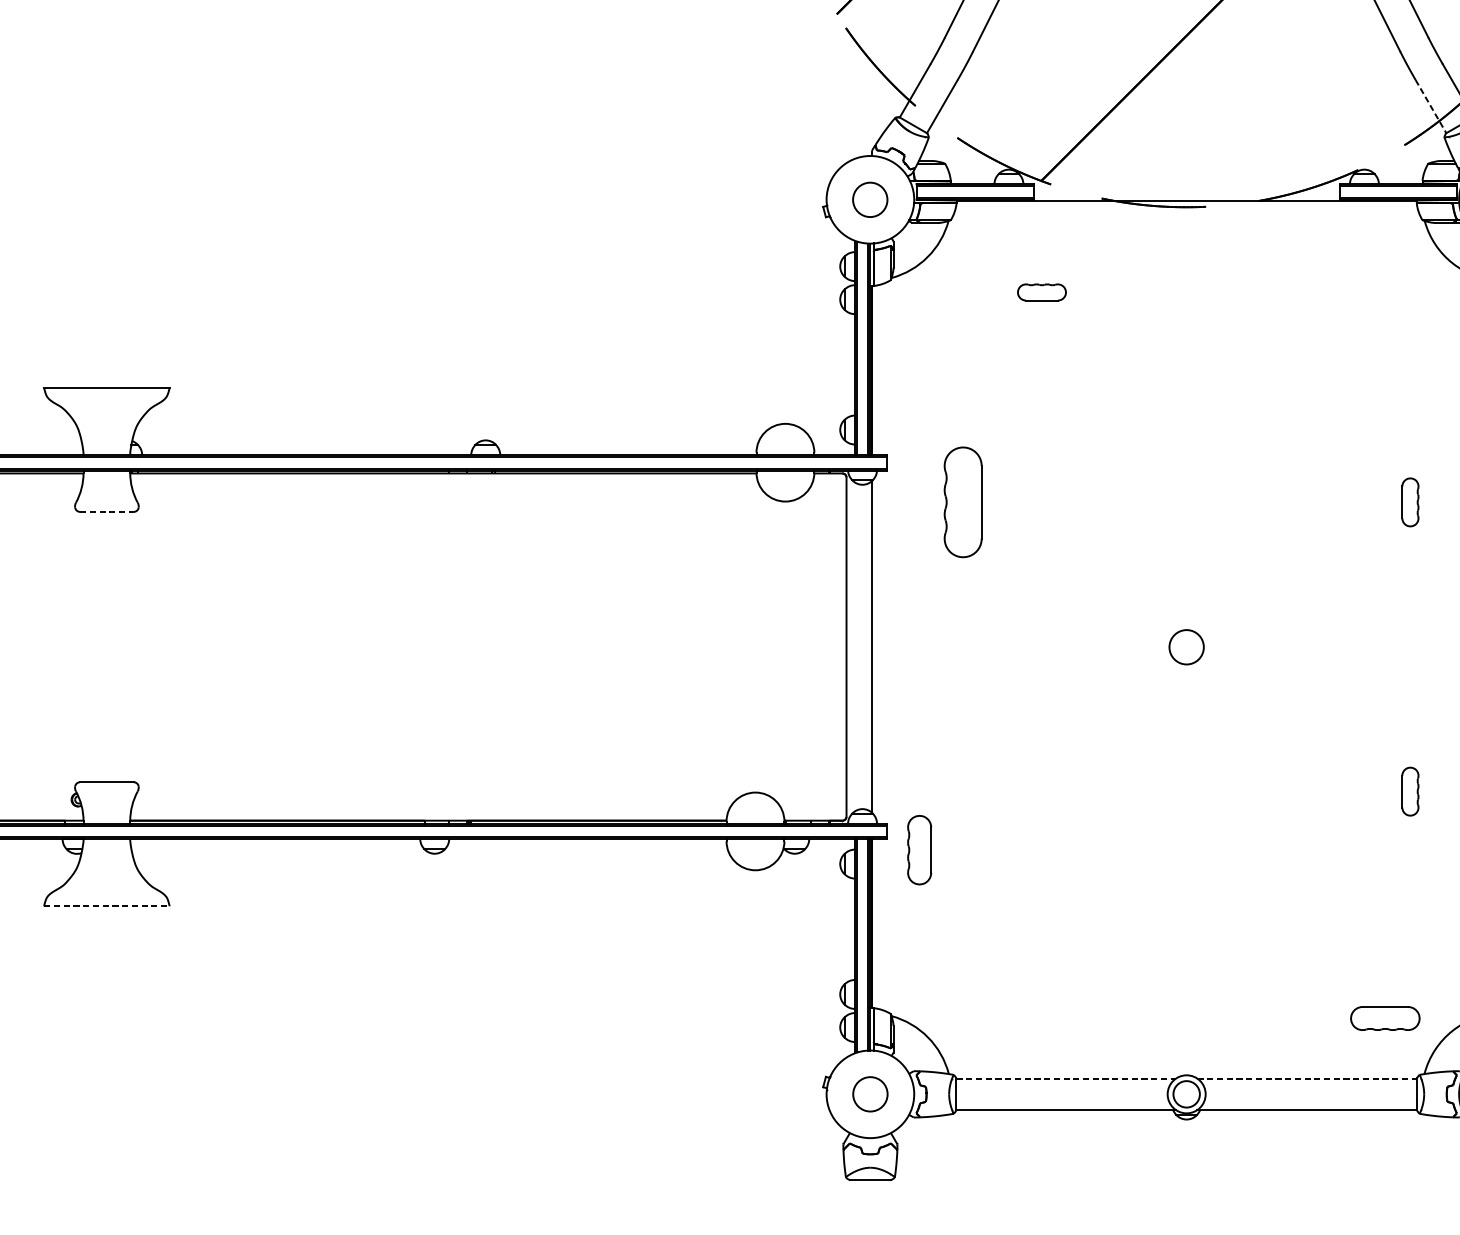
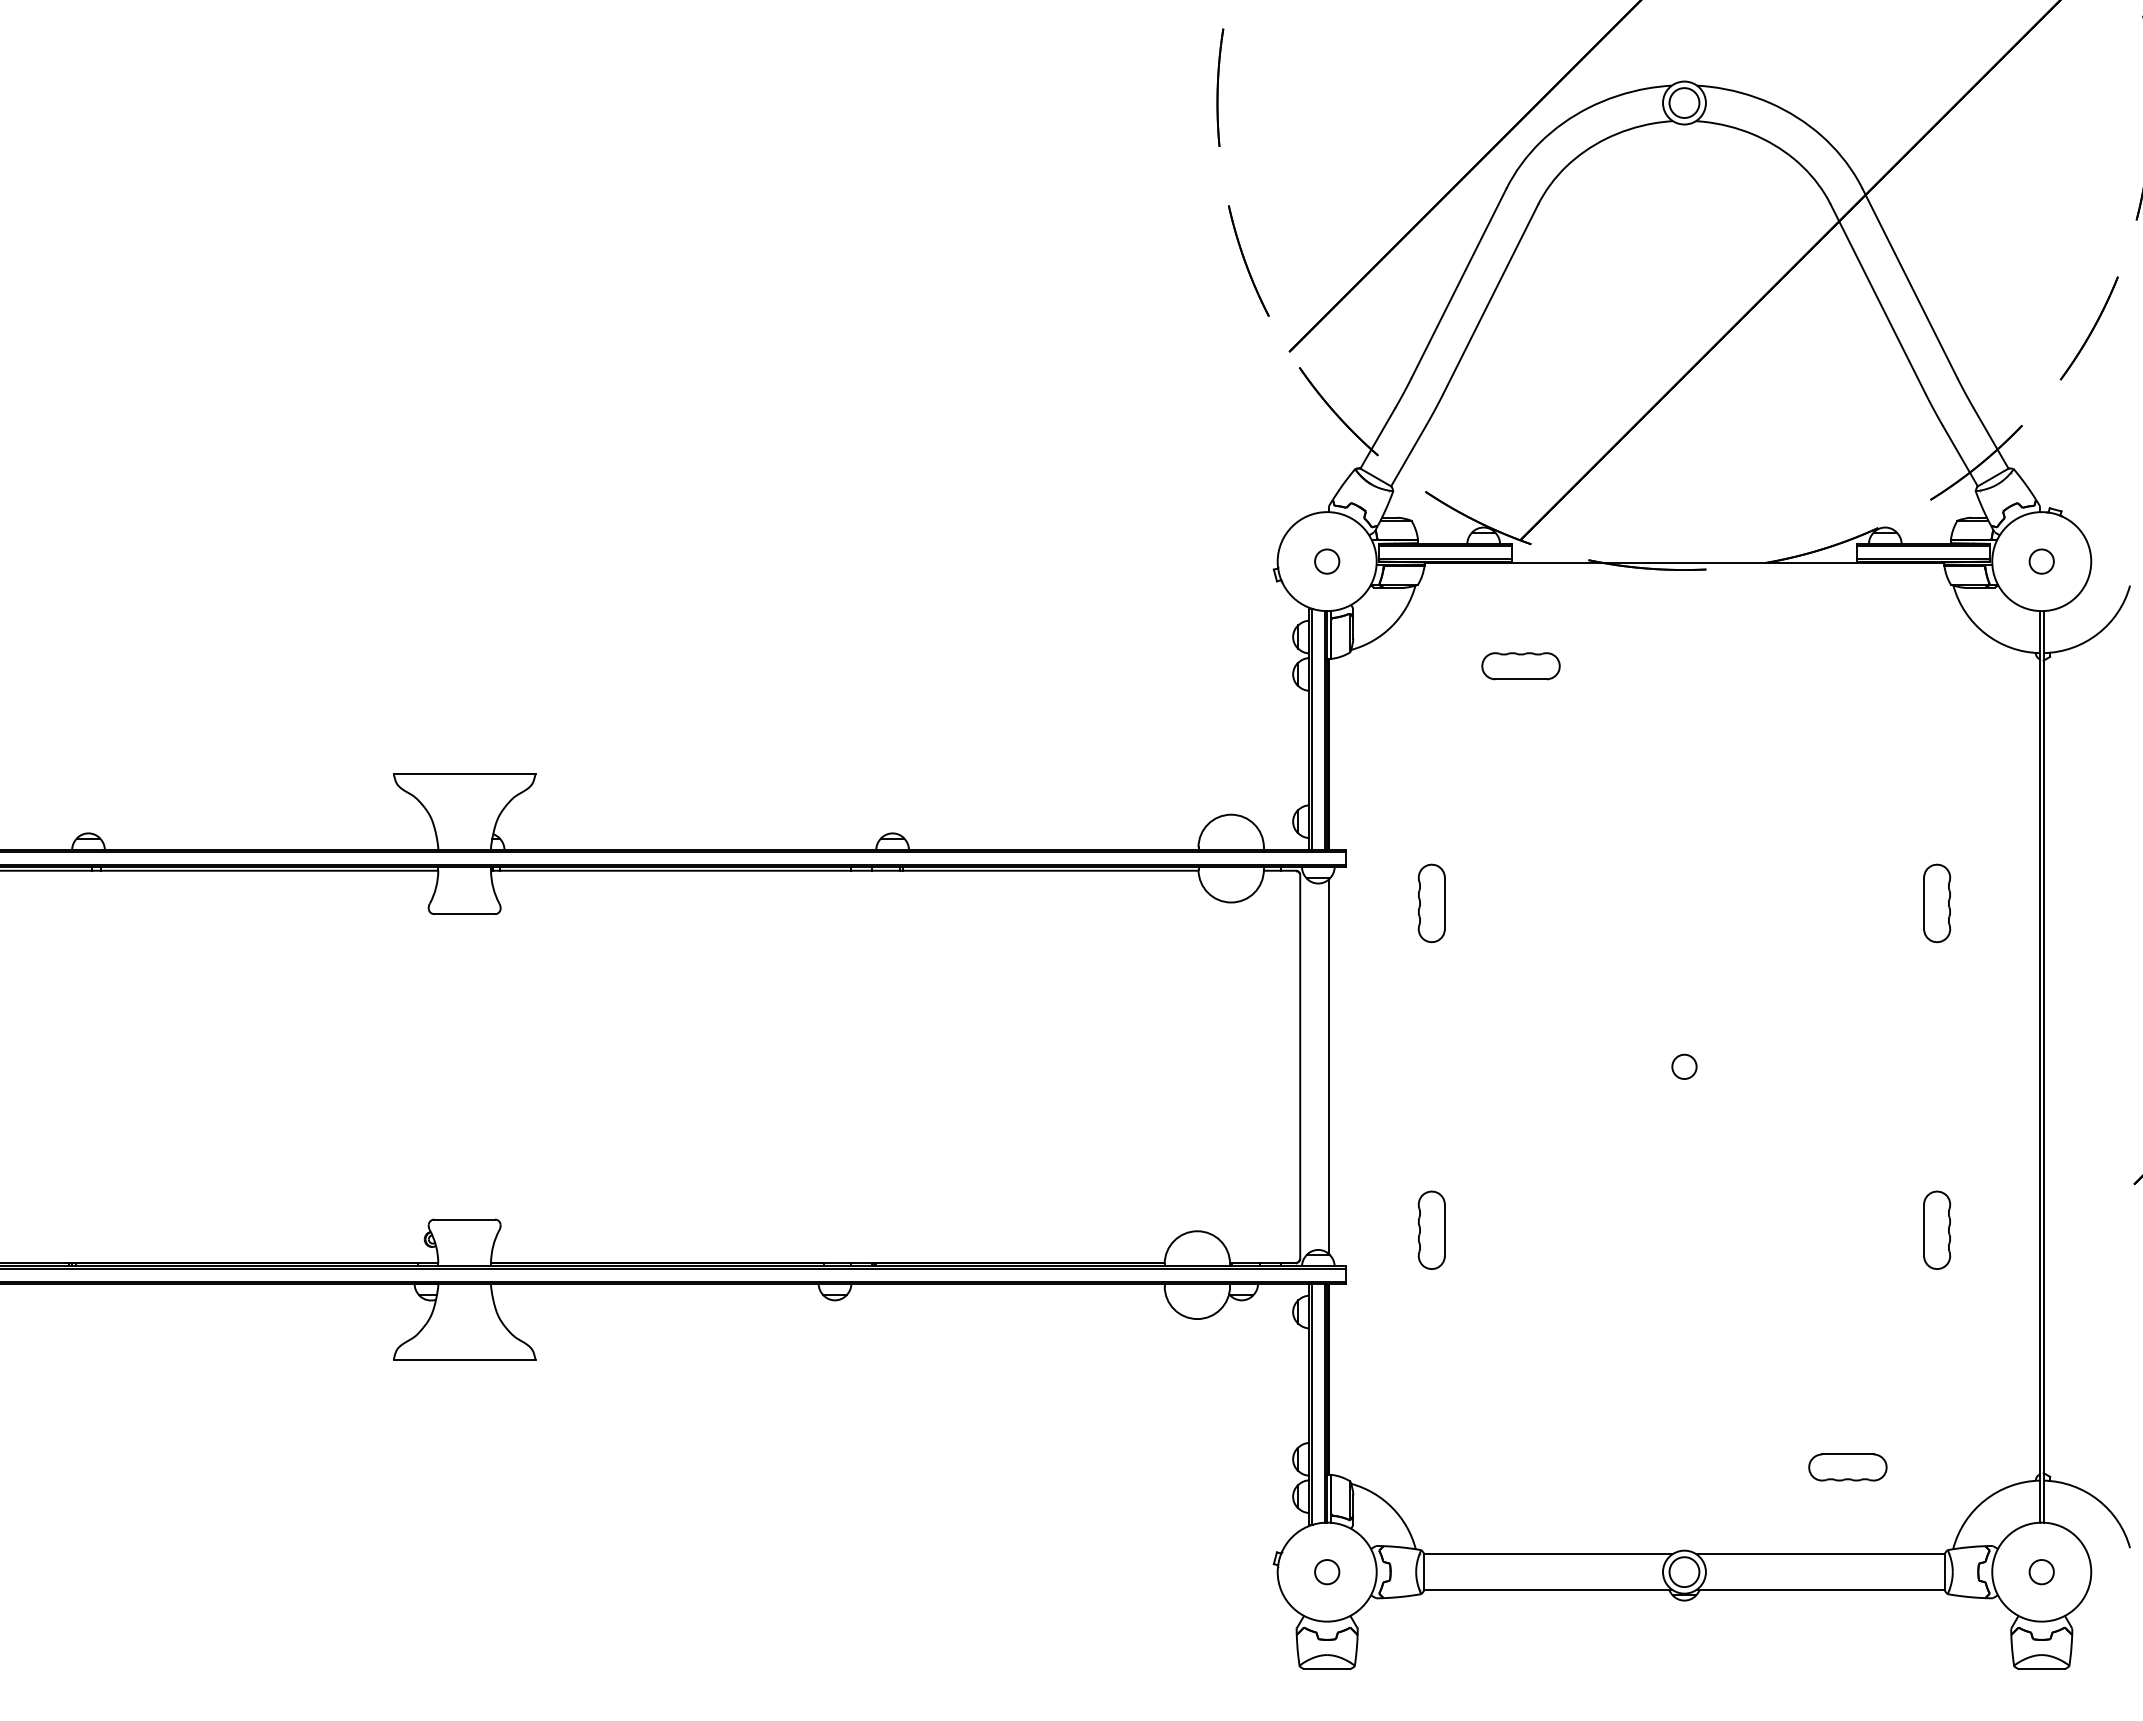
line: (1431, 106) -> (1960, 456), dashed -> solid
circle: (870, 199) -> (1327, 561), size x0.62
part: (1041, 292) -> (1520, 666), size x1.43
part: (962, 502) -> (1431, 903), size x0.62
part: (1410, 502) -> (1937, 903), size x1.43
line: (107, 512) -> (465, 914), dashed -> solid
circle: (1186, 646) -> (1684, 1066), size x0.62
part: (1410, 791) -> (1937, 1229), size x1.43
part: (919, 849) -> (1431, 1229), moved
line: (106, 906) -> (464, 1359), dashed -> solid
part: (1384, 1018) -> (1847, 1467), moved
line: (1066, 1078) -> (1548, 1554), dashed -> solid
line: (1307, 1078) -> (1821, 1554), dashed -> solid
circle: (870, 1094) -> (1327, 1572), size x0.62

